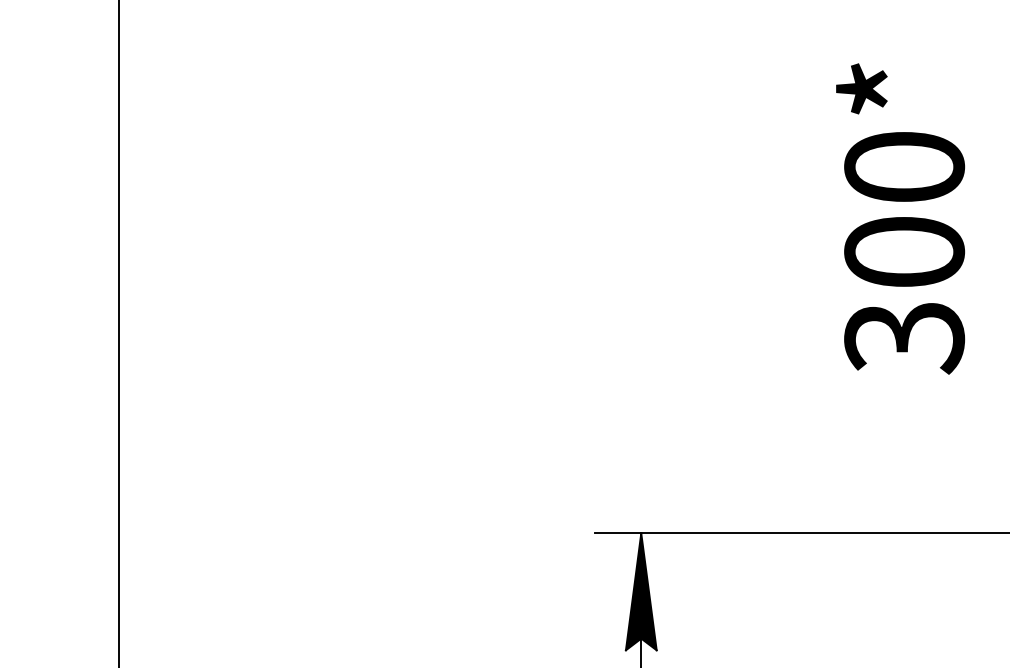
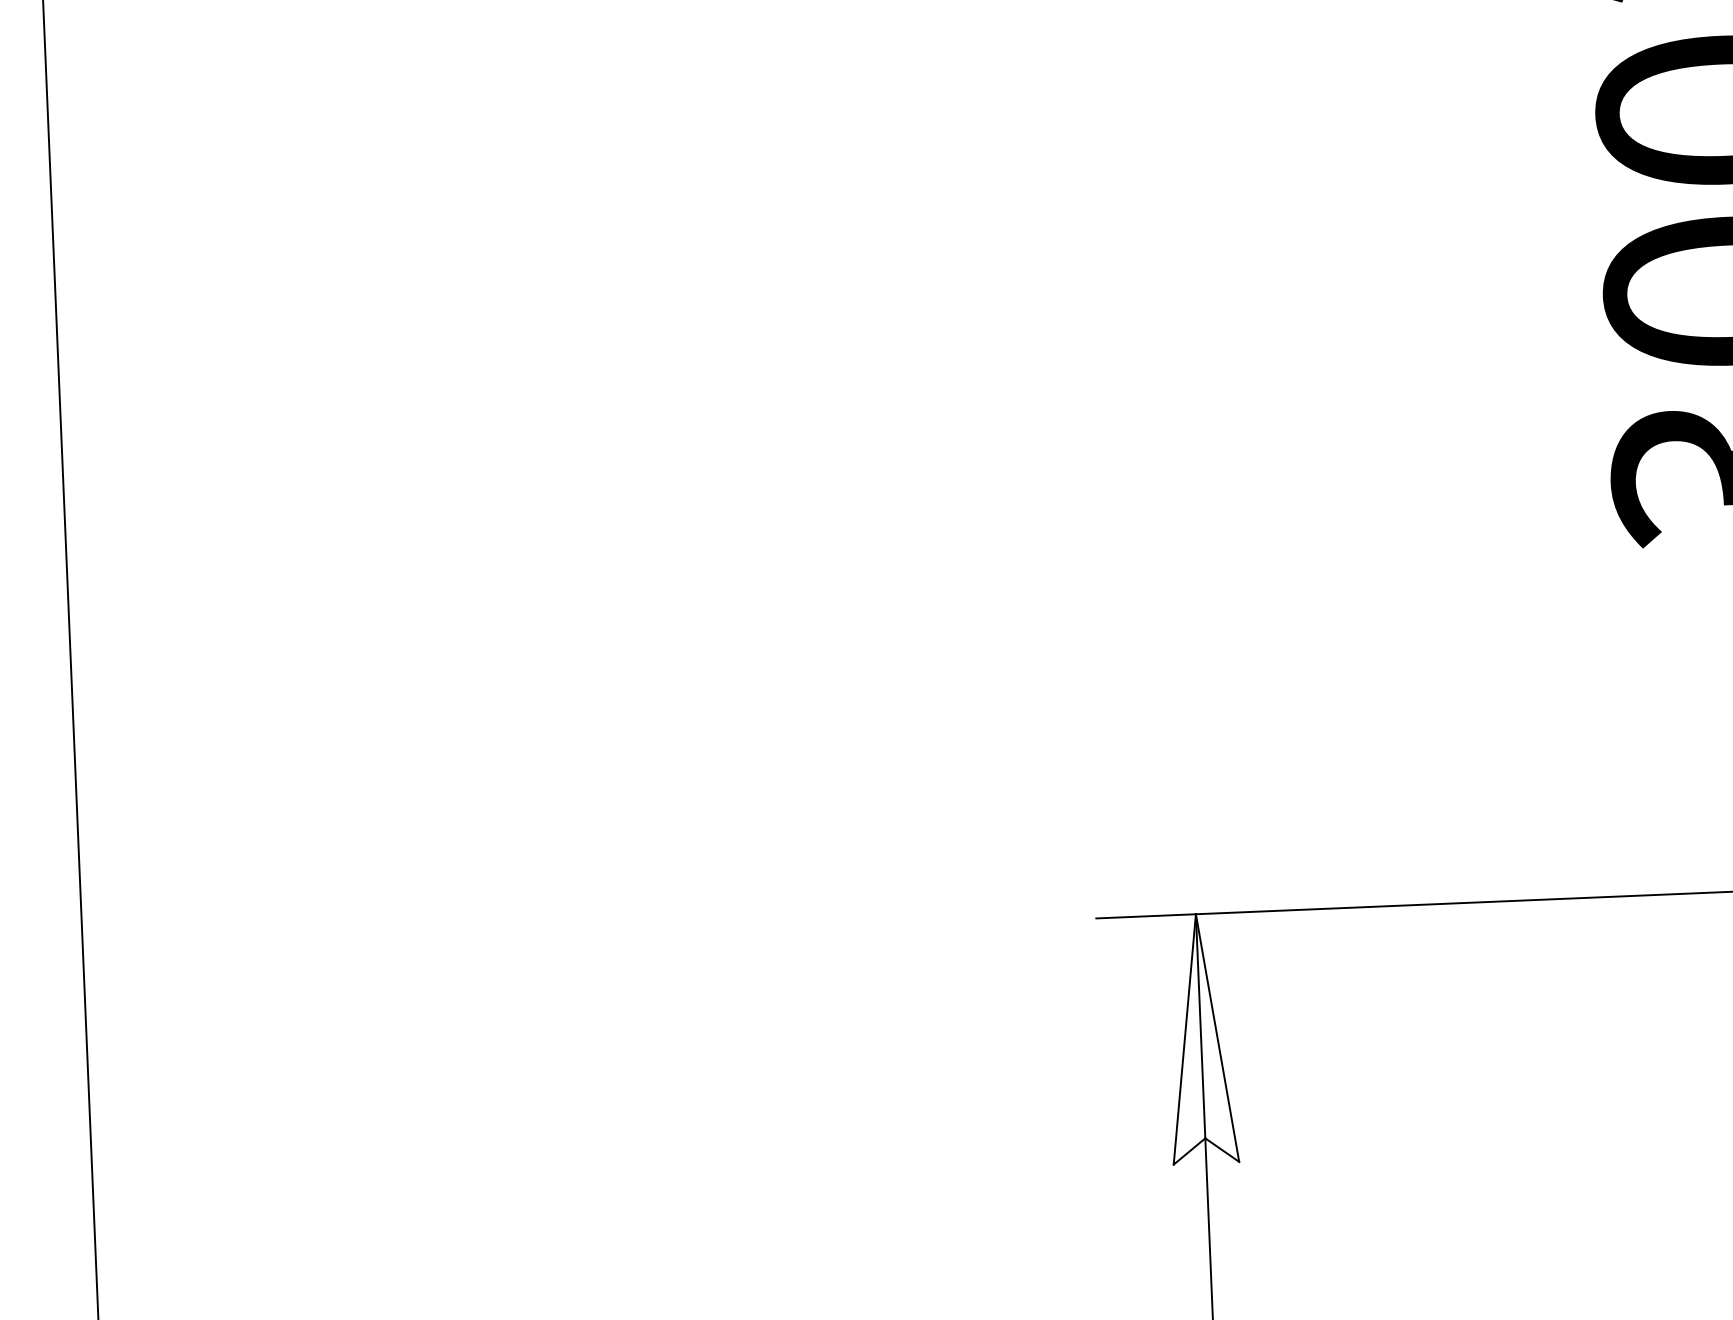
fill: (640, 591) -> (1199, 1038), removed

